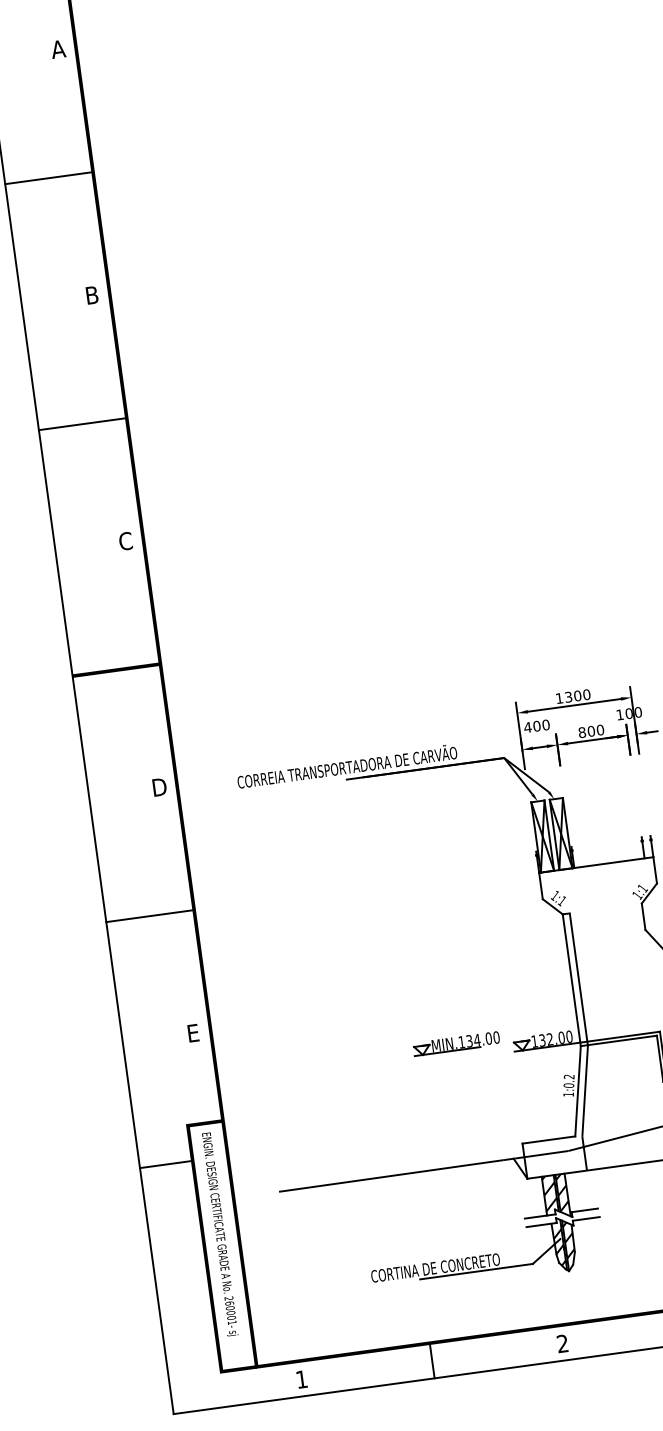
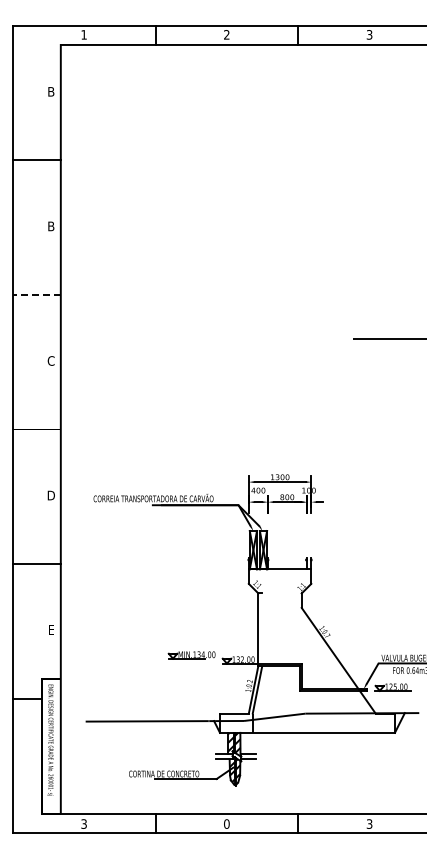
text: (56, 48) -> (50, 91), A -> B
line: (82, 423) -> (36, 294), solid -> dashed
line: (579, 979) -> (262, 629), removed
text: (561, 1342) -> (226, 823), 2 -> 0
text: (300, 1378) -> (83, 823), 1 -> 3

